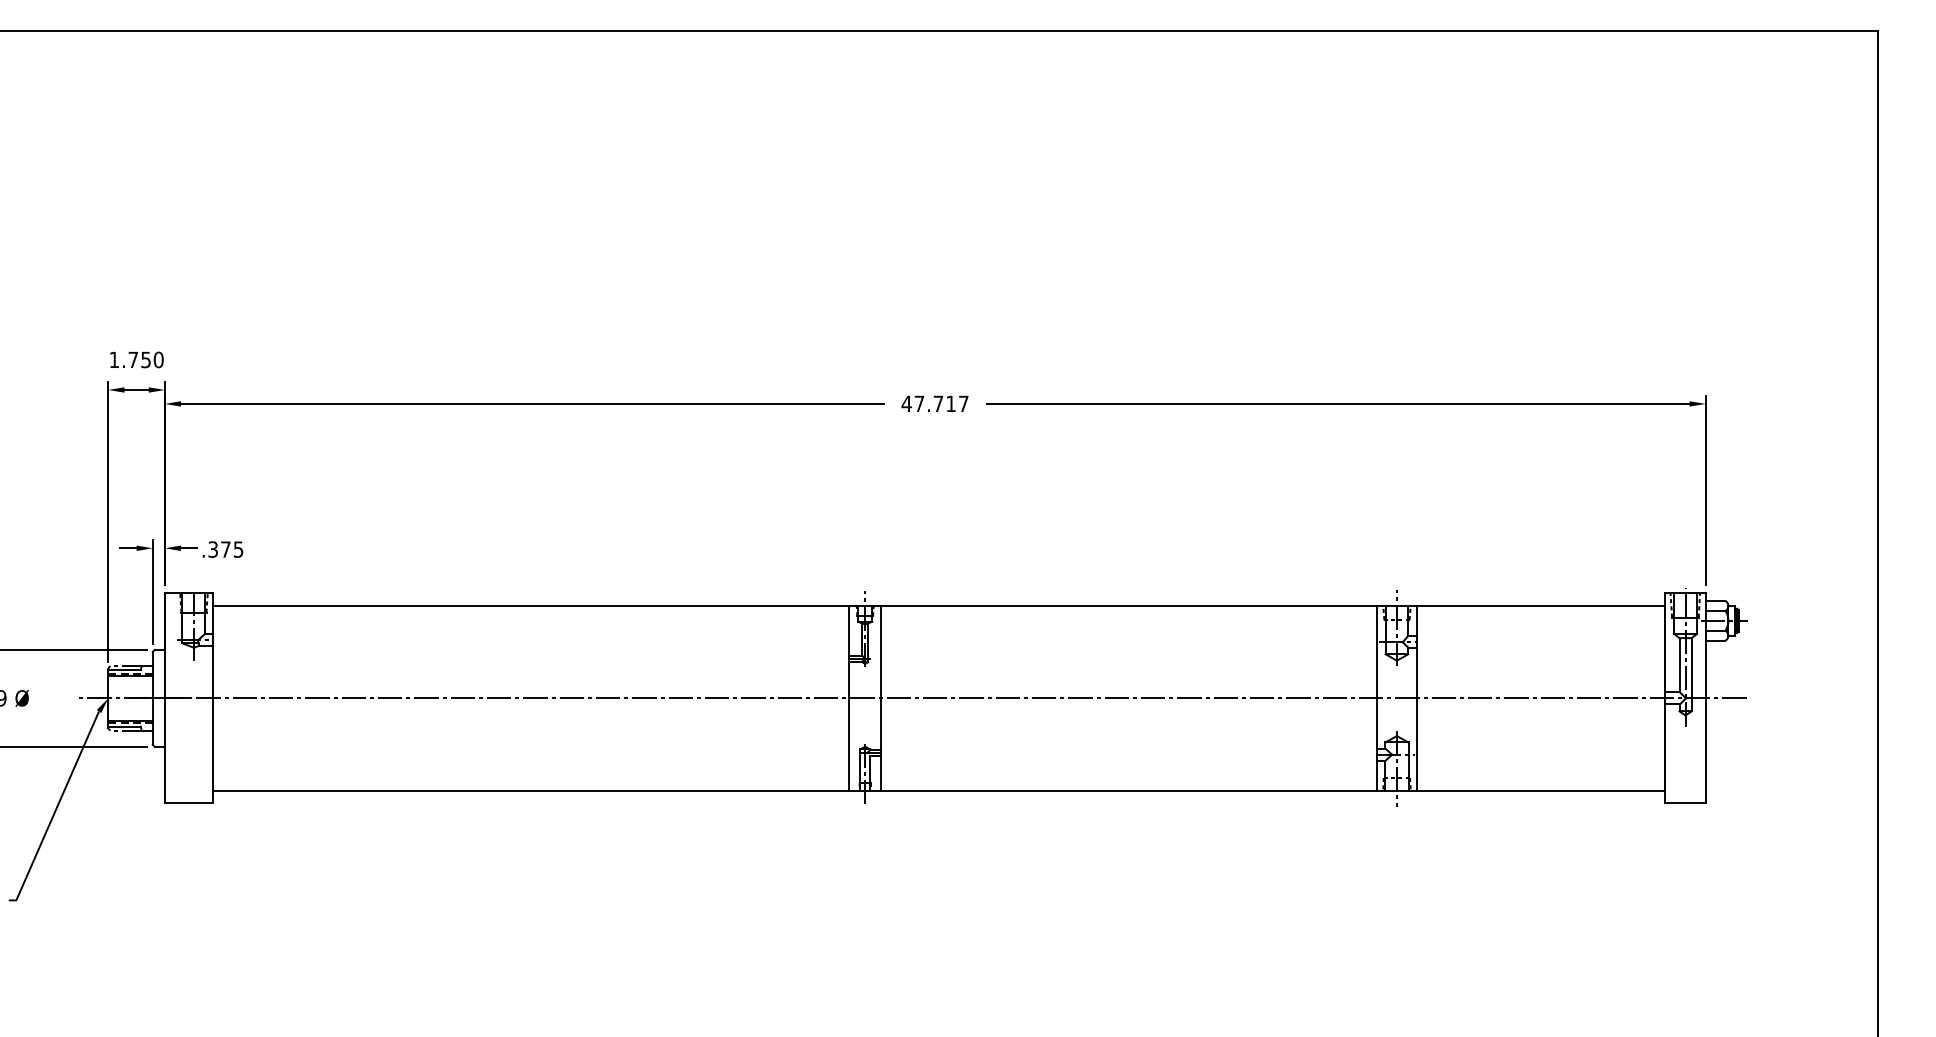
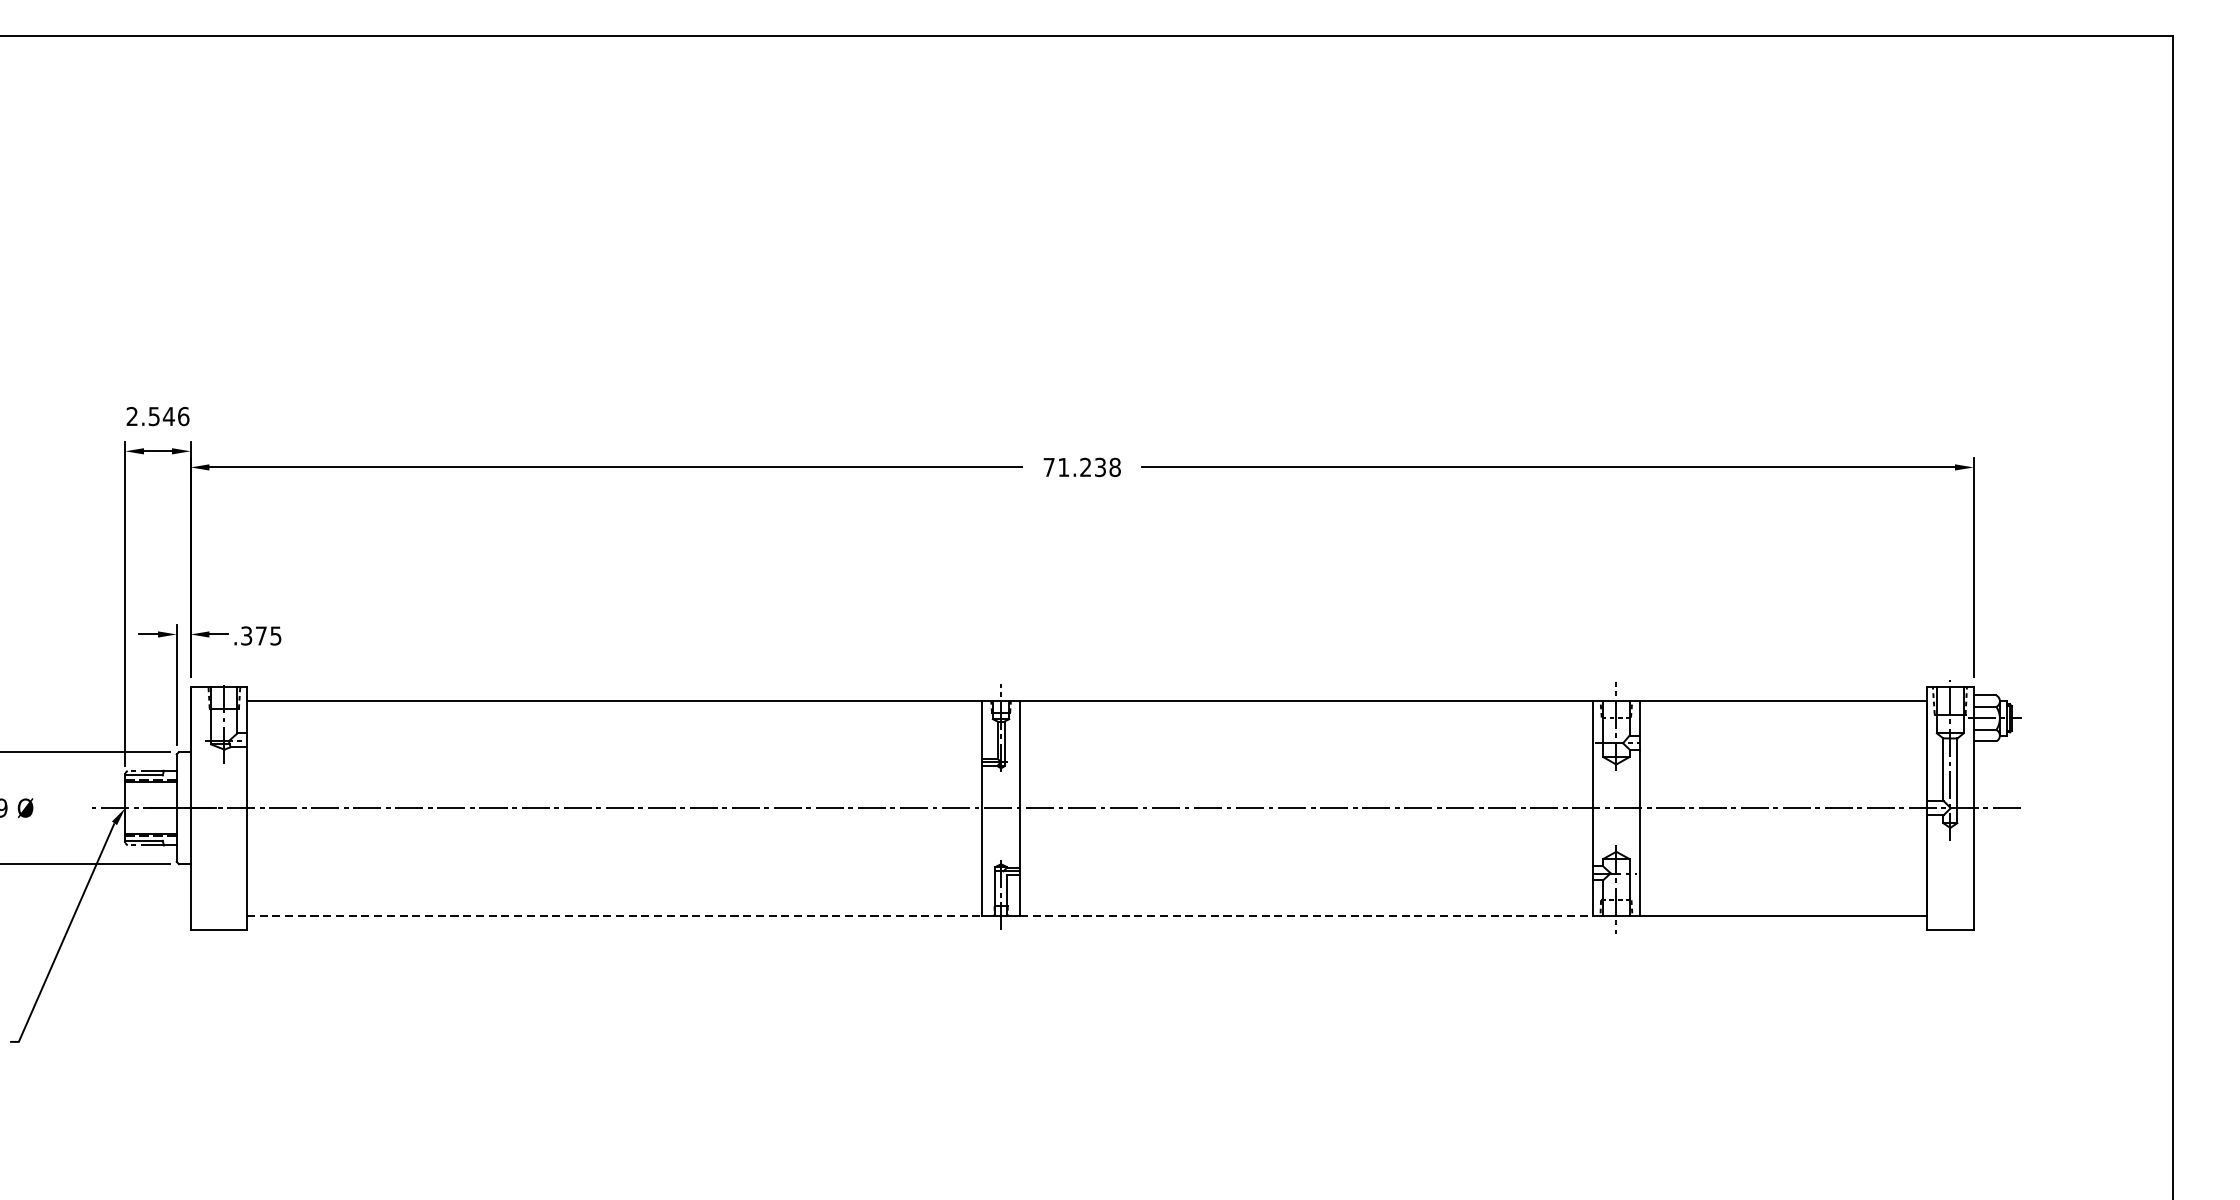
text: (136, 359) -> (157, 416), 1.750 -> 2.546
text: (934, 403) -> (1081, 466), 47.717 -> 71.238
line: (531, 791) -> (614, 915), solid -> dashed
line: (1129, 791) -> (1306, 915), solid -> dashed

